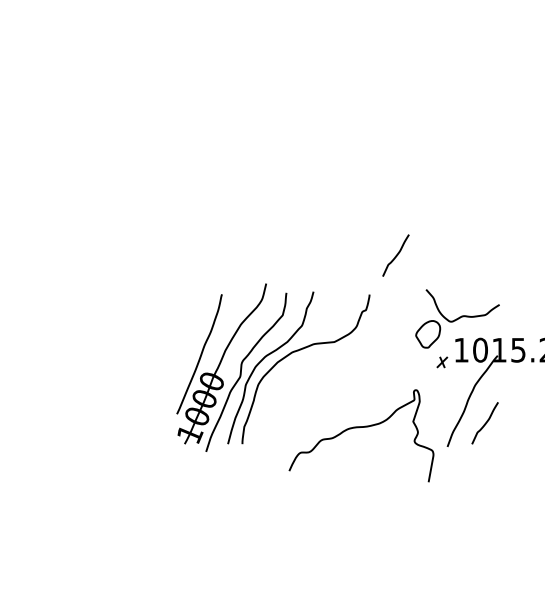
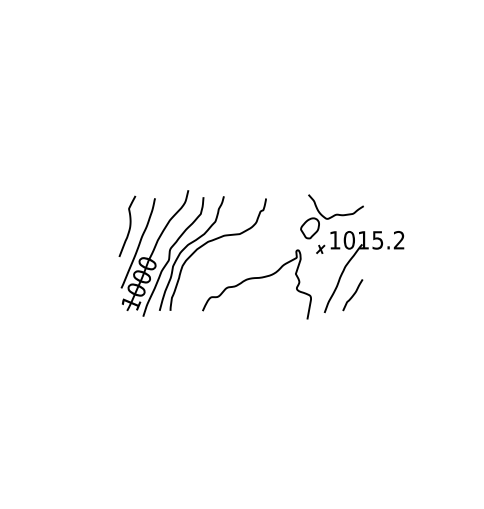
curve: (395, 256) -> (285, 169), removed
curve: (187, 330) -> (129, 225), added
curve: (356, 429) -> (253, 279), moved

